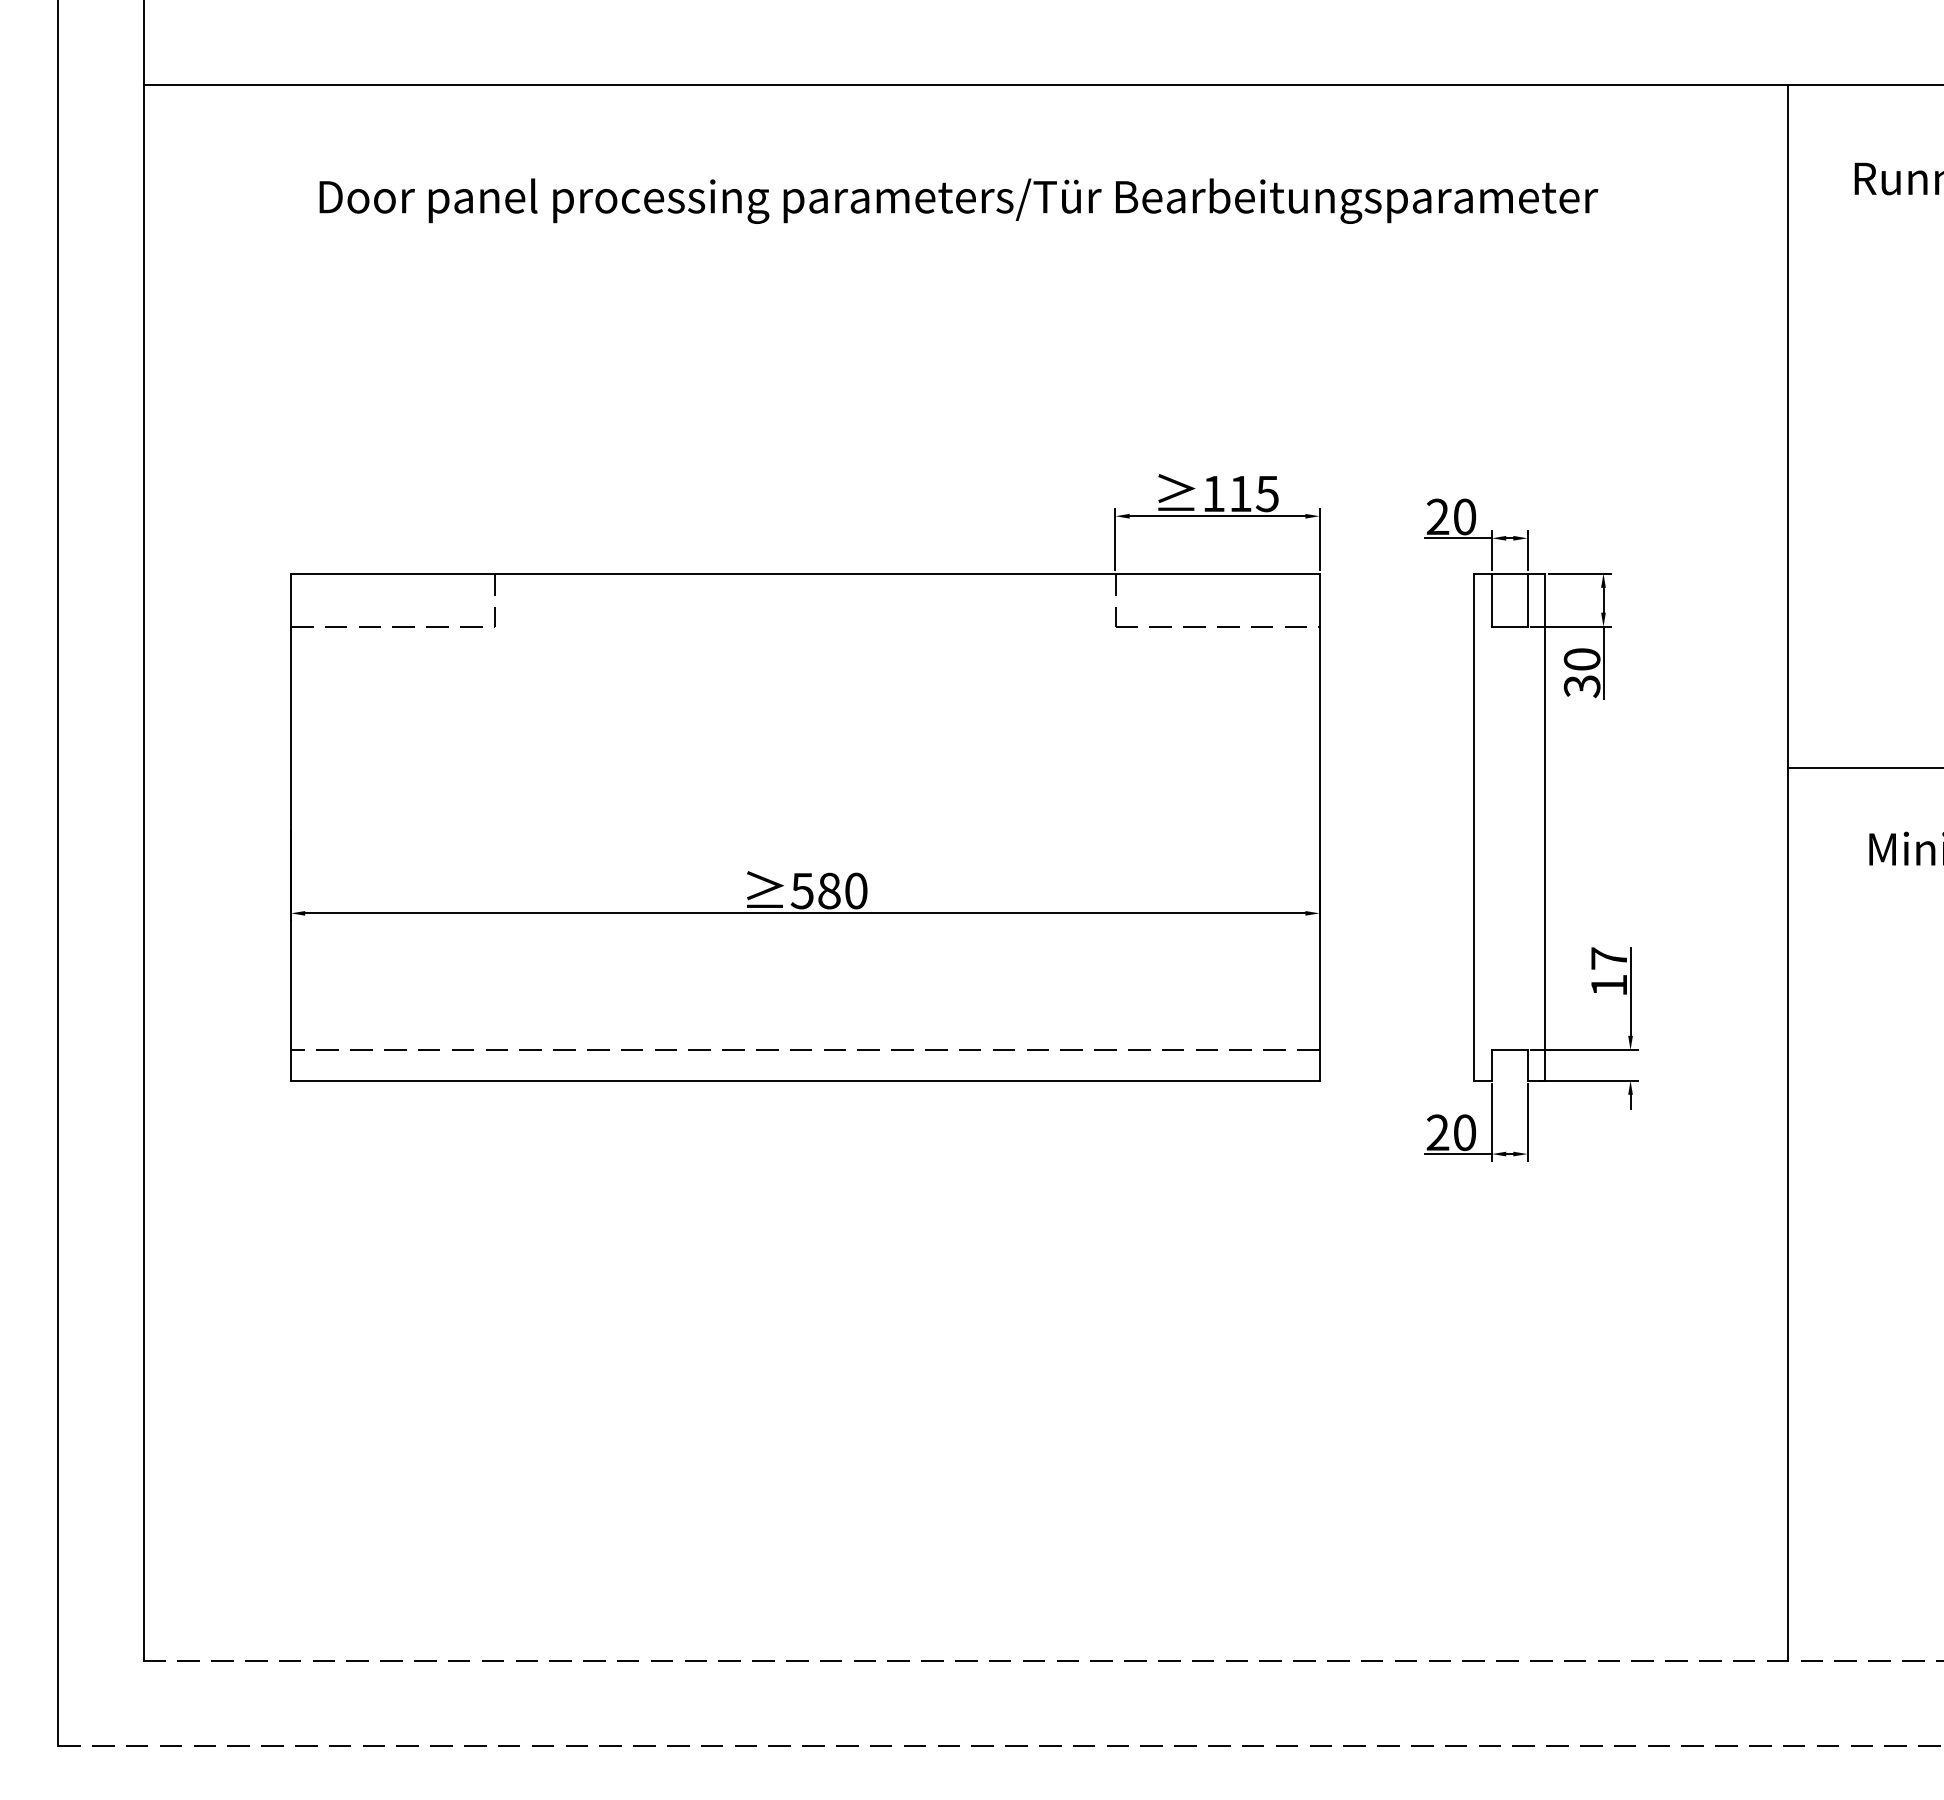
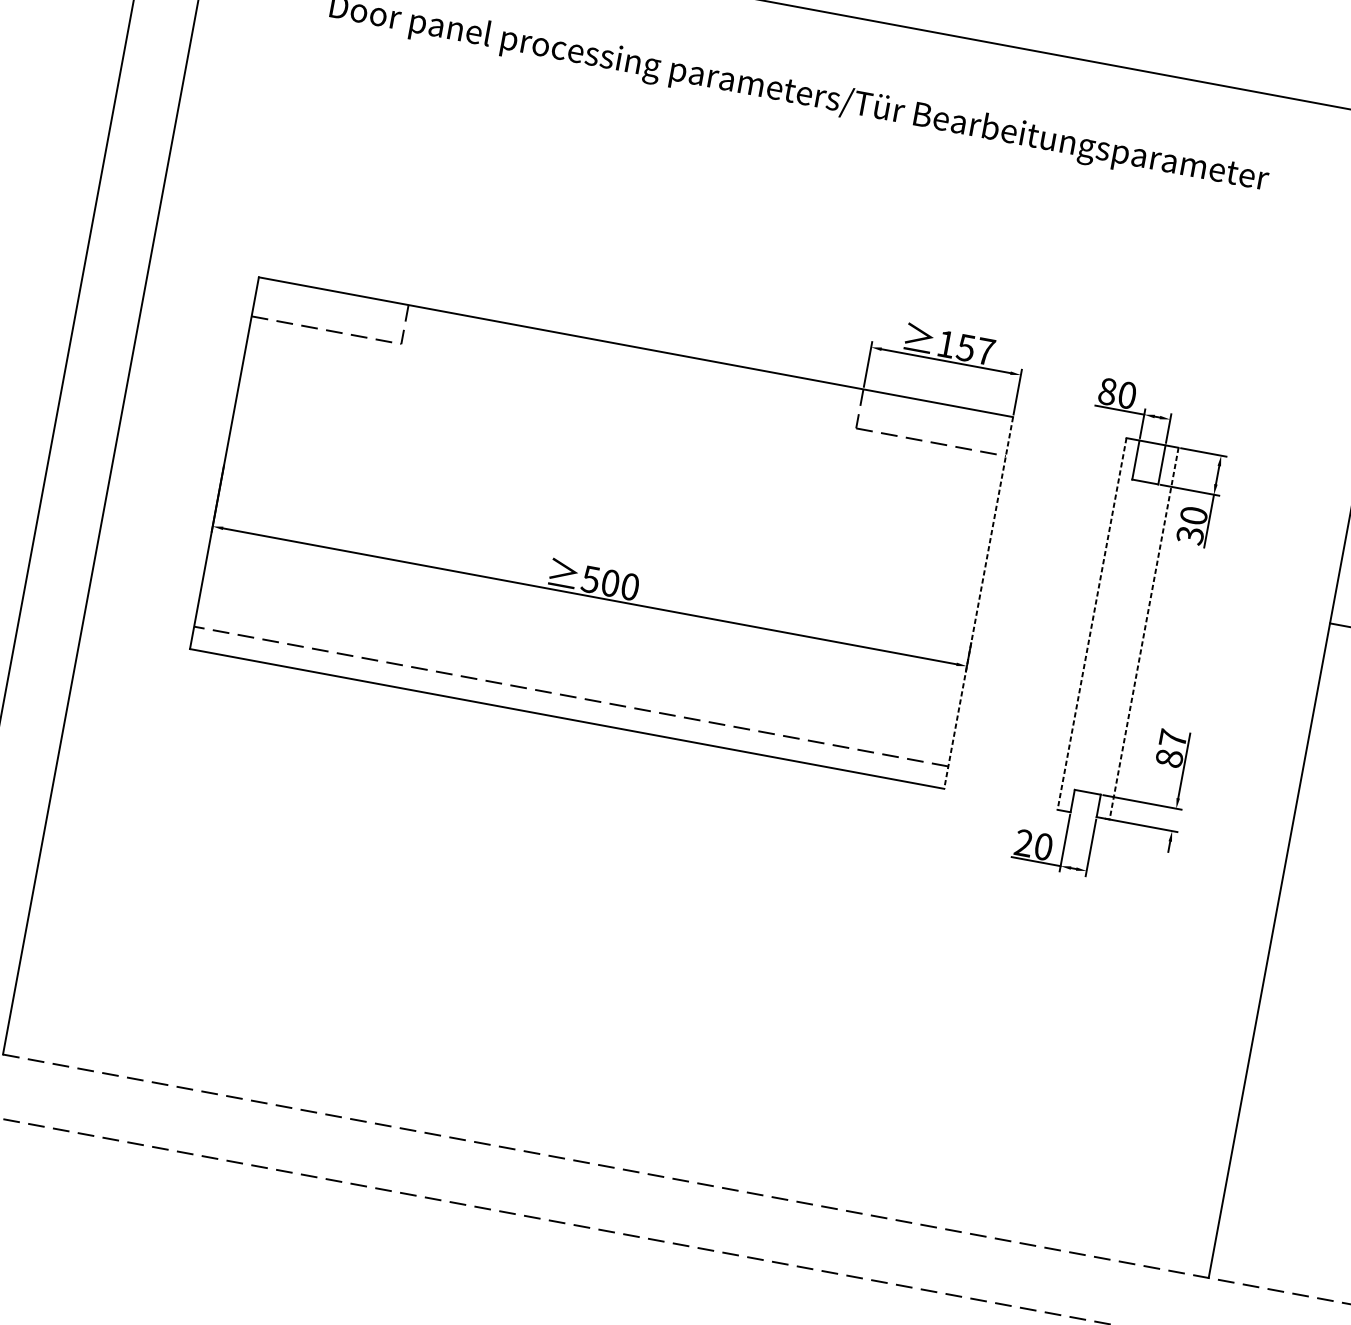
text: (1253, 494) -> (975, 350), 115 -> 157
text: (1437, 516) -> (1107, 391), 20 -> 80
line: (1319, 827) -> (978, 603), solid -> dashed
line: (1474, 827) -> (1092, 624), solid -> dashed
line: (1545, 827) -> (1144, 633), solid -> dashed
text: (829, 890) -> (610, 582), 580 -> 500
text: (1609, 985) -> (1169, 758), 17 -> 87

